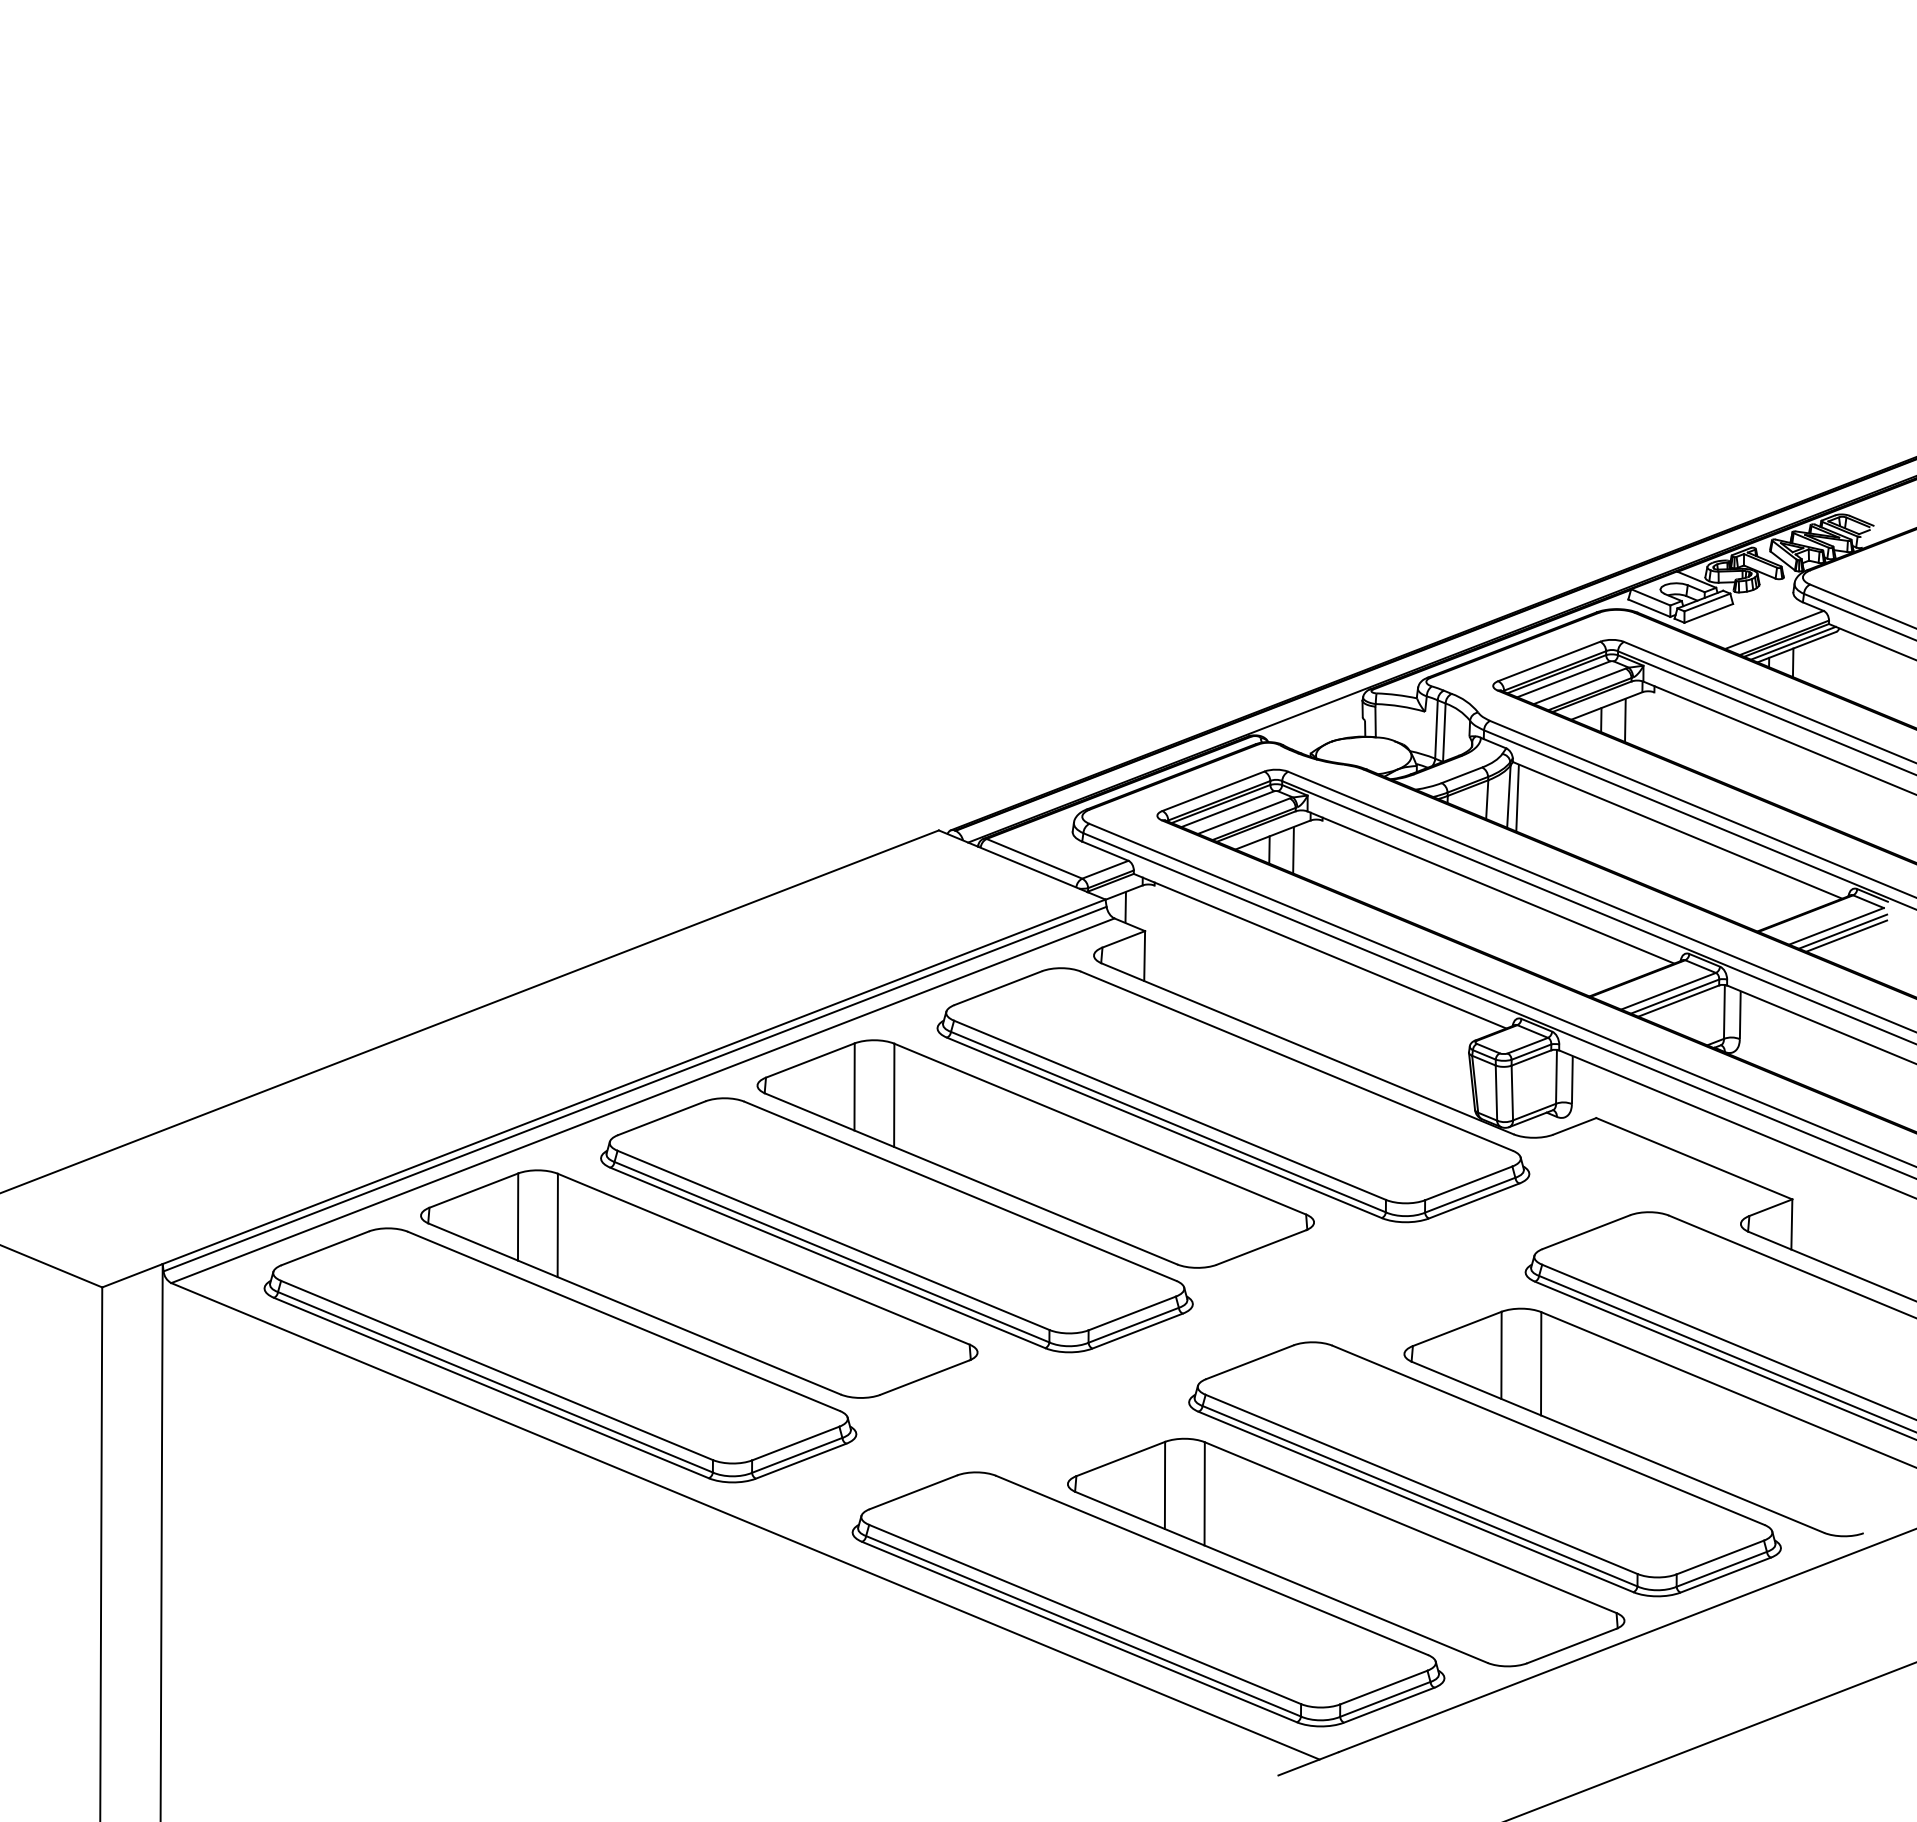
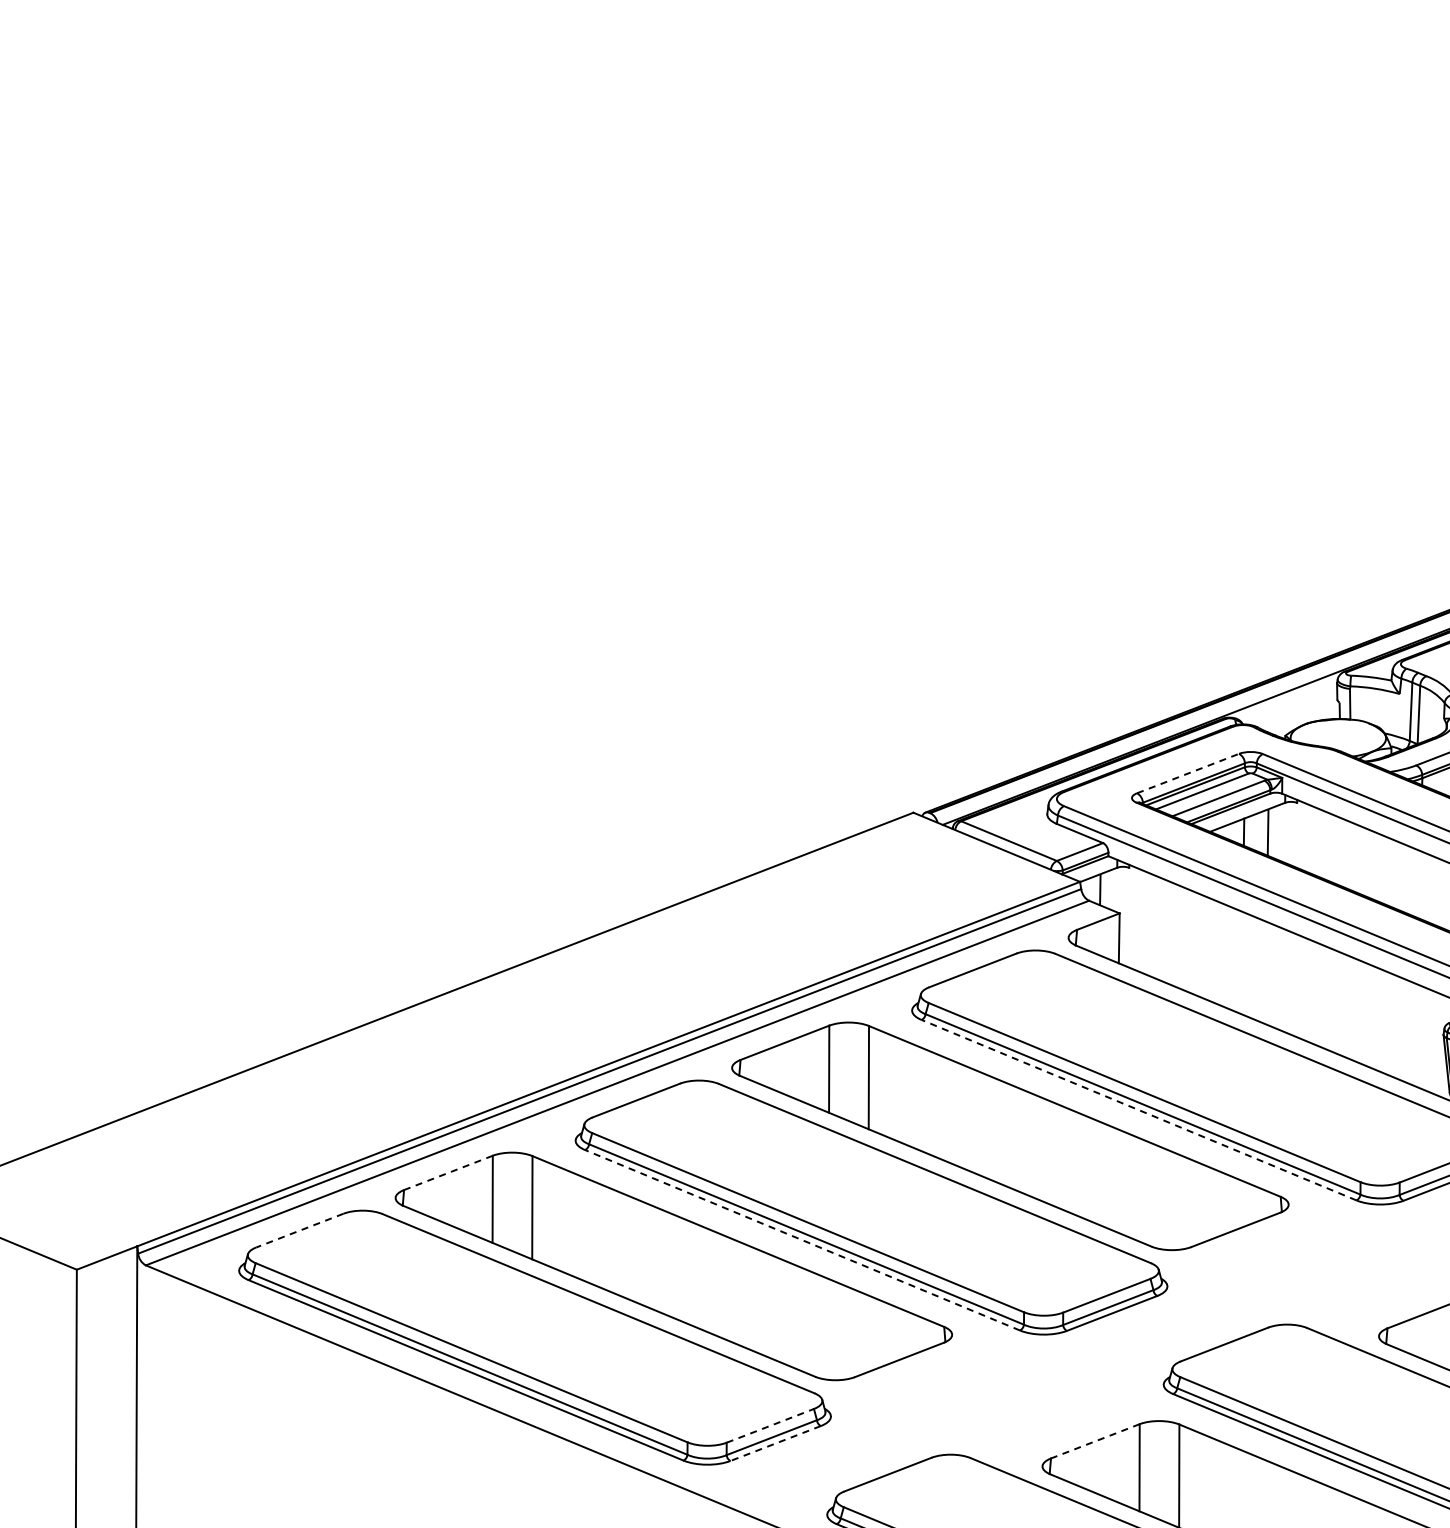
line: (1213, 791) -> (1188, 773), solid -> dashed
line: (1164, 1127) -> (1139, 1109), solid -> dashed
line: (473, 1190) -> (448, 1172), solid -> dashed
line: (325, 1248) -> (300, 1230), solid -> dashed
line: (827, 1257) -> (802, 1239), solid -> dashed
line: (795, 1443) -> (770, 1425), solid -> dashed
line: (1120, 1459) -> (1095, 1441), solid -> dashed
line: (800, 1461) -> (775, 1443), solid -> dashed

